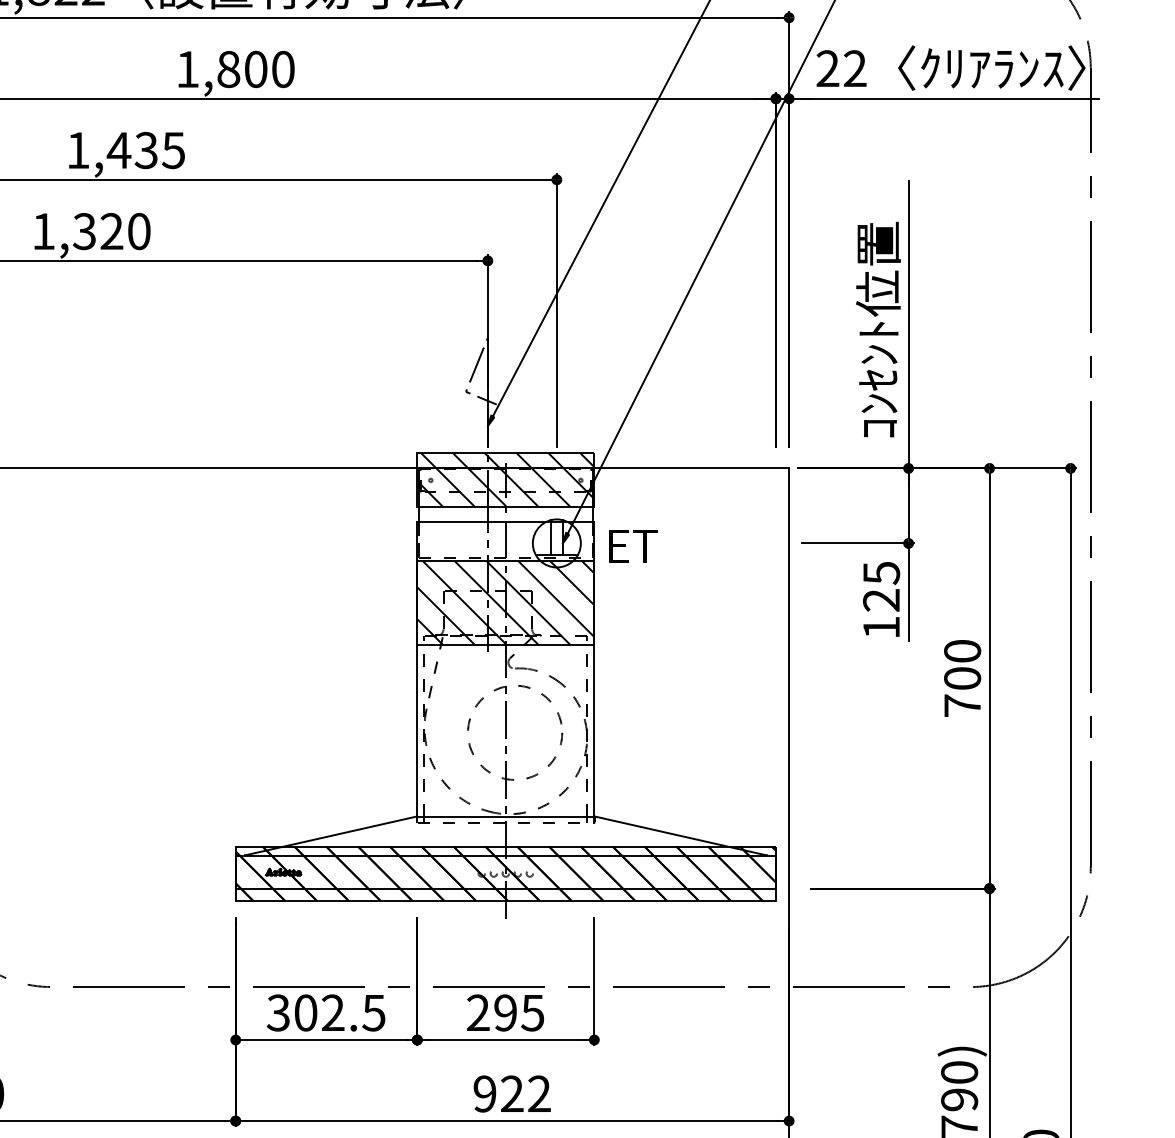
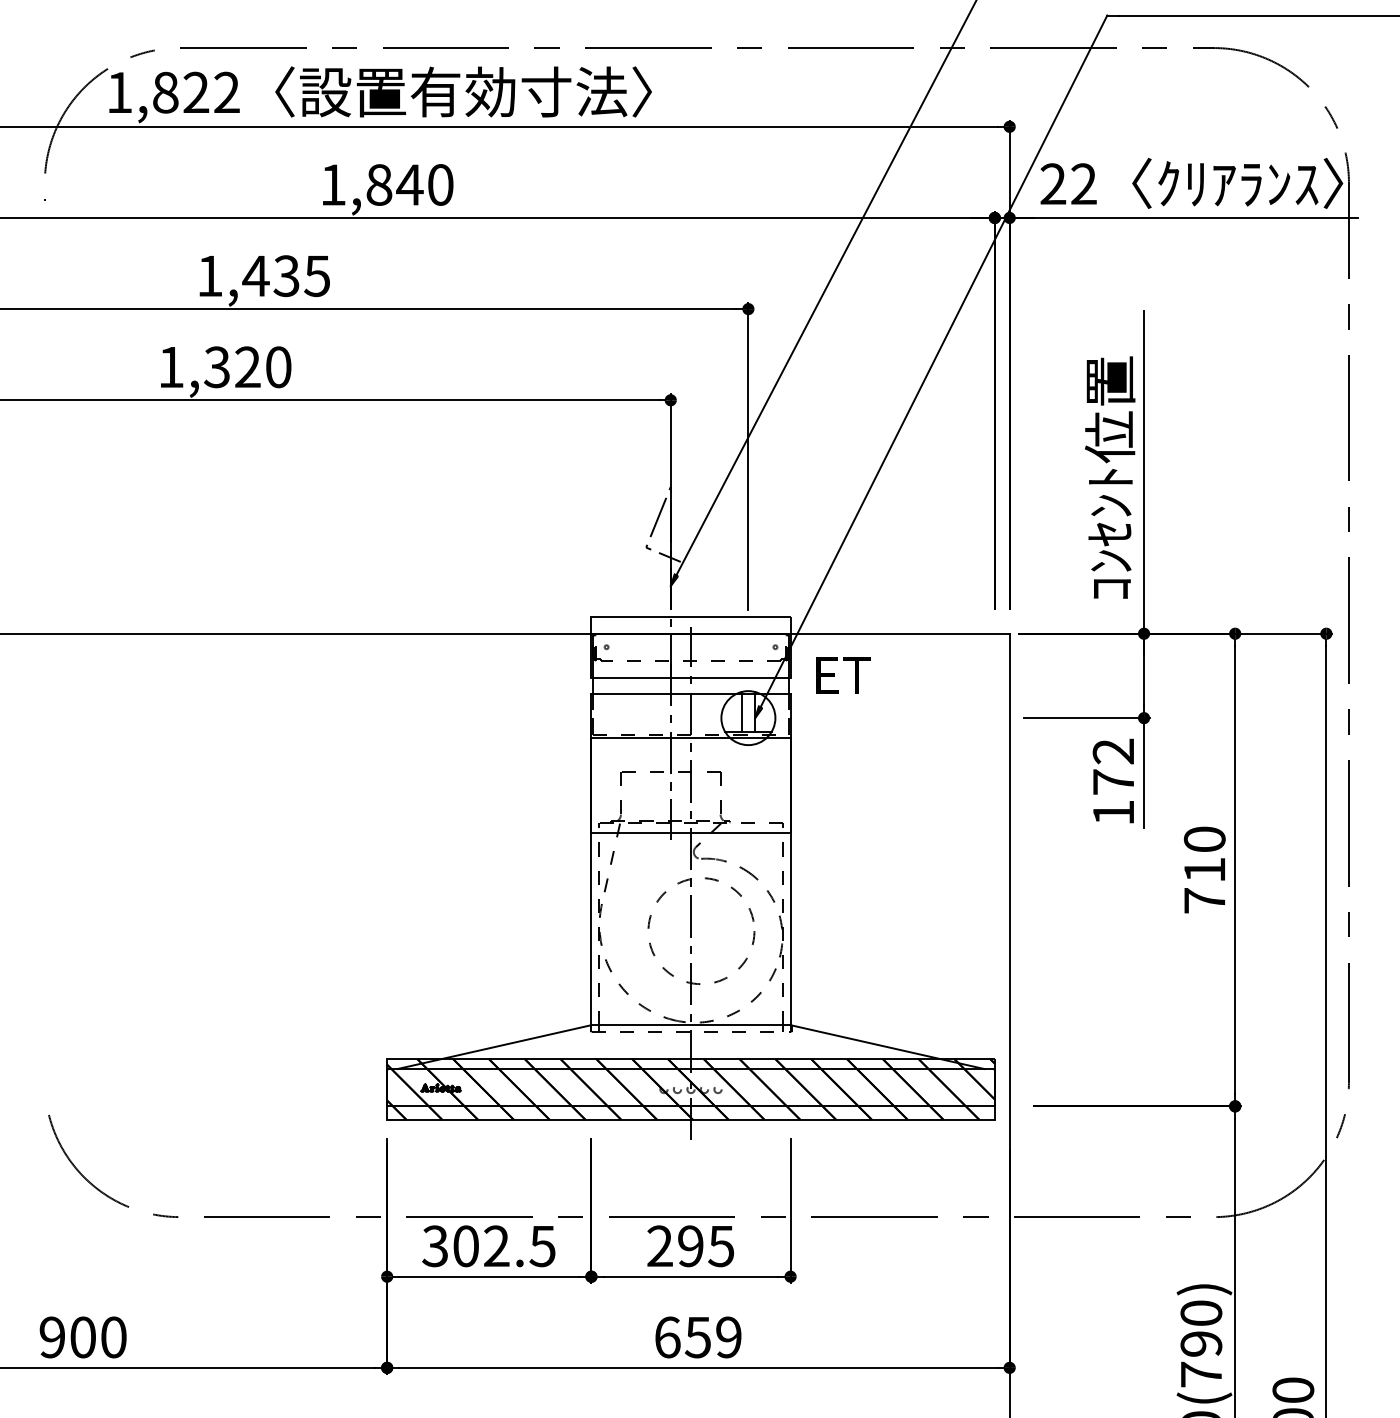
text: (255, 69) -> (409, 184), 1,800 -> 1,840
hatch: (505, 479) -> (690, 646), removed
text: (633, 546) -> (843, 675), moved
text: (881, 586) -> (1113, 766), 125 -> 172
hatch: (505, 603) -> (690, 785), removed
text: (962, 678) -> (1204, 869), 700 -> 710
text: (511, 1094) -> (697, 1337), 922 -> 659

